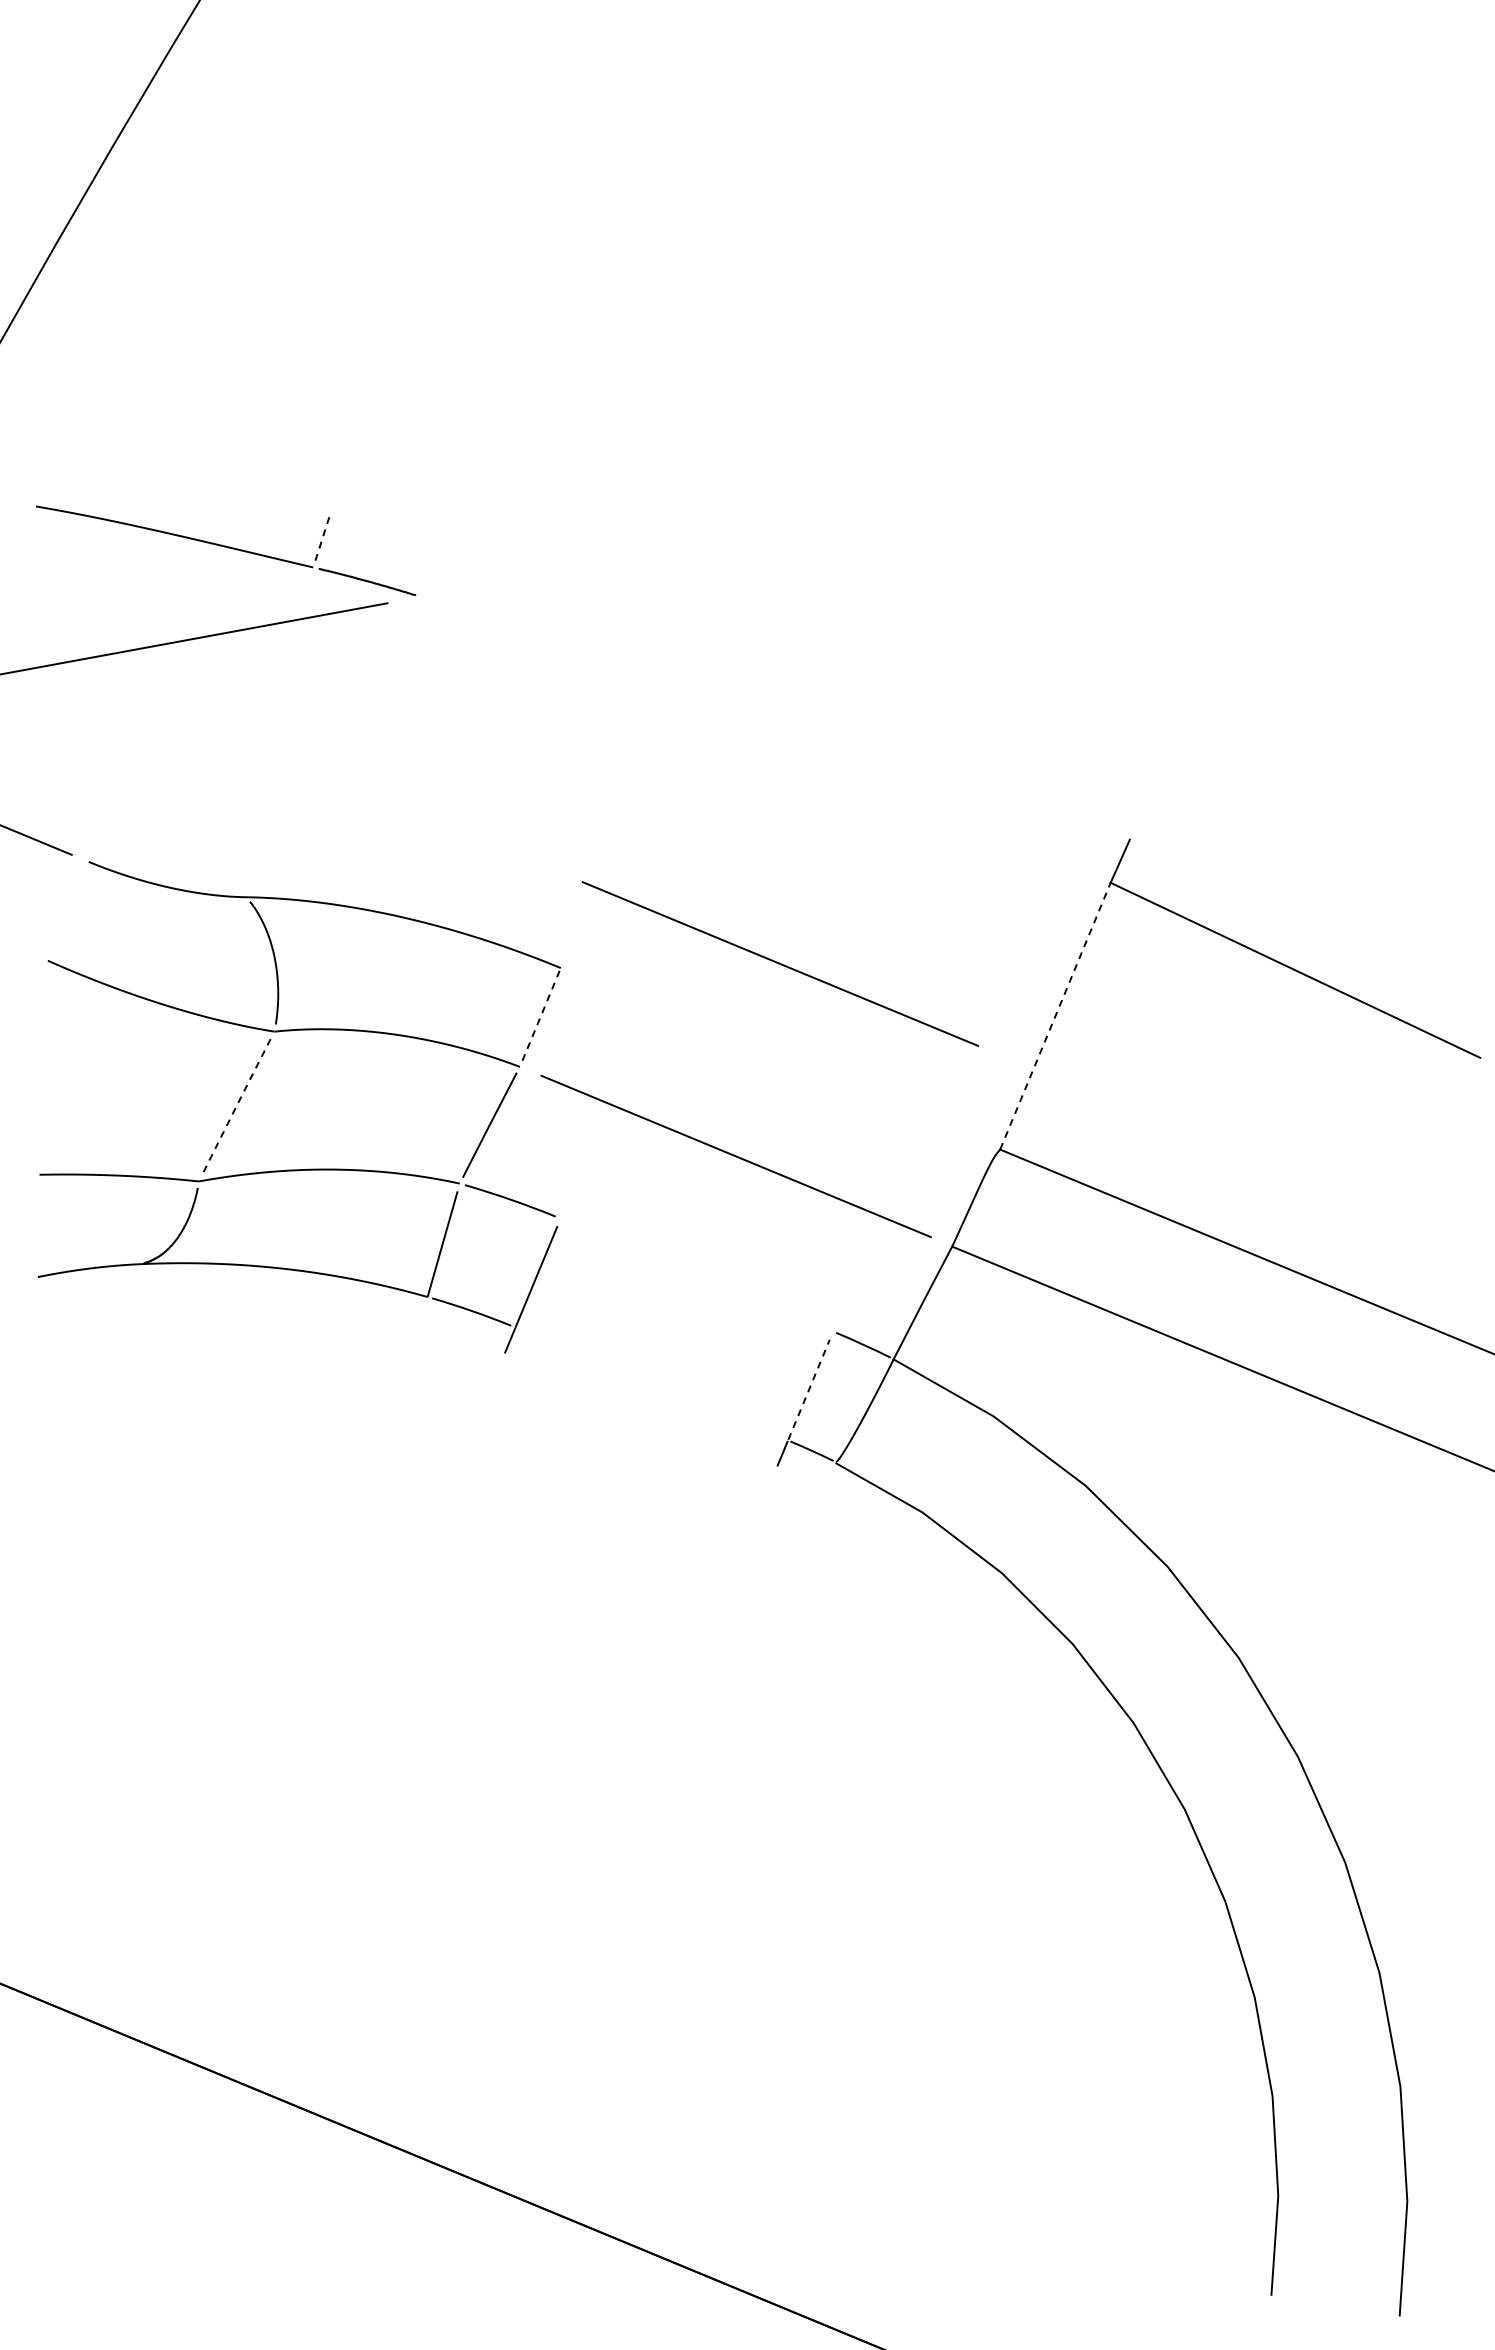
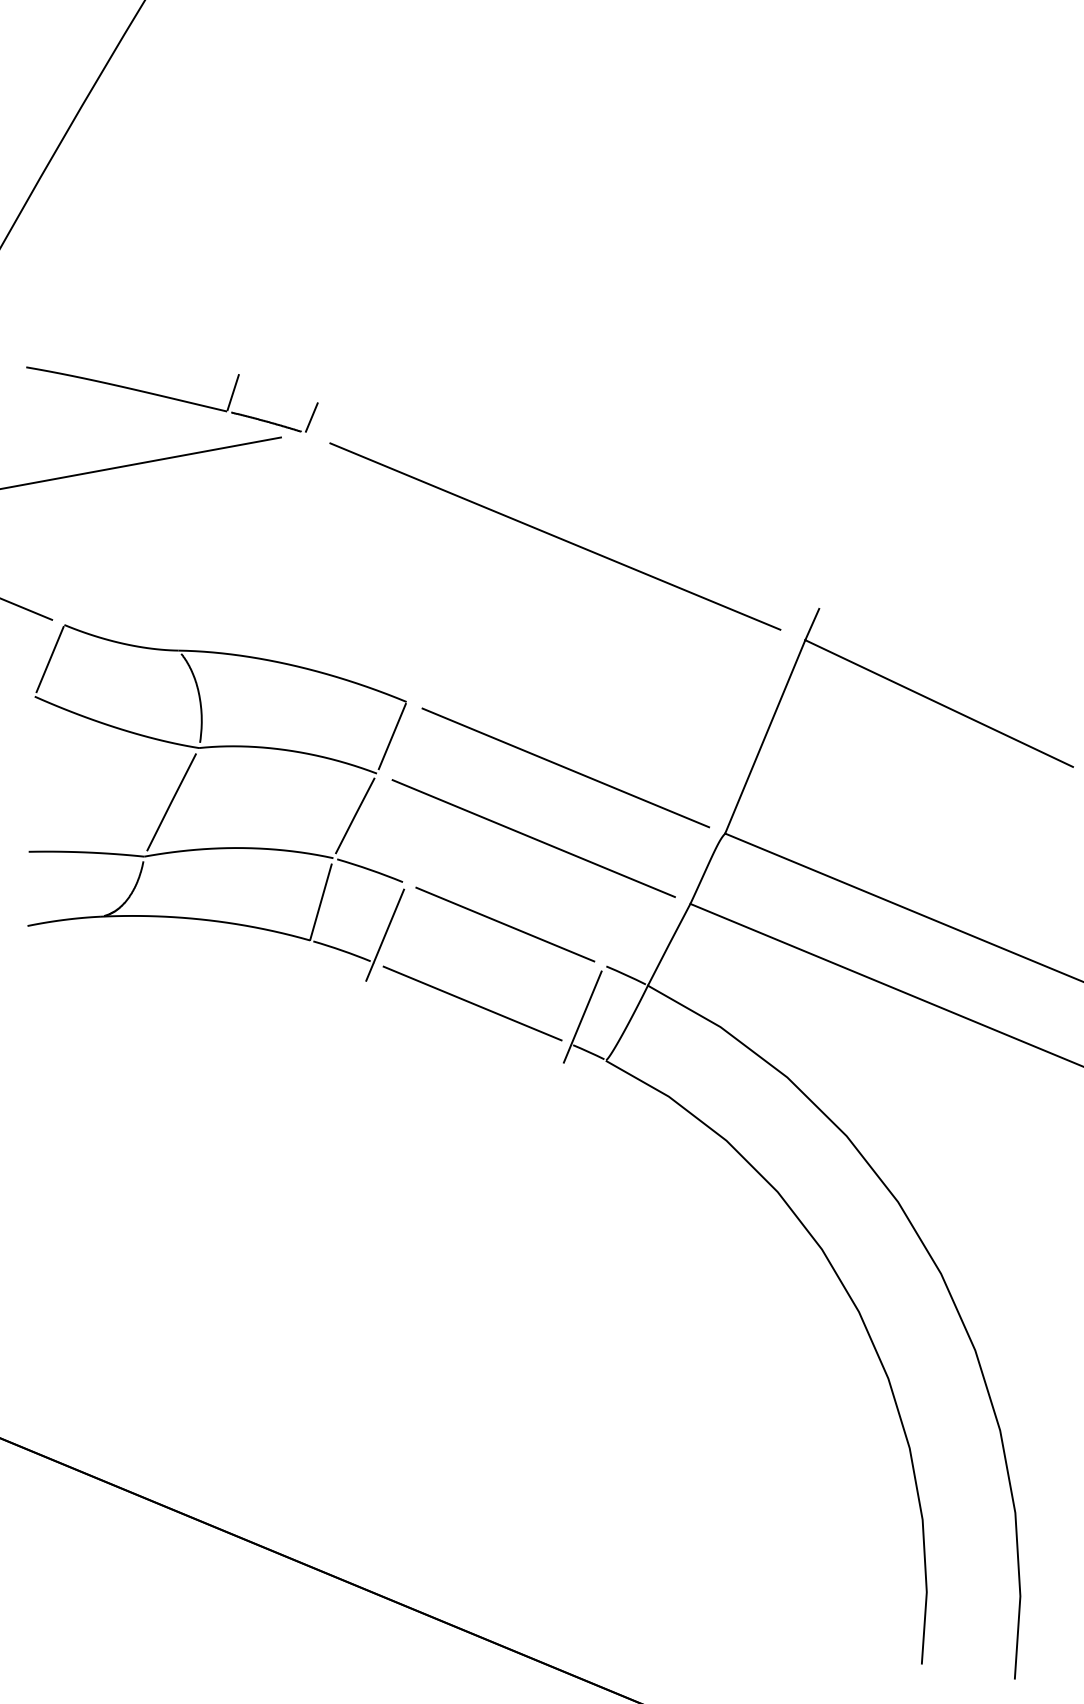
line: (321, 541) -> (233, 392), dashed -> solid
line: (429, 575) -> (311, 417), added
line: (765, 739) -> (555, 536), added
line: (68, 909) -> (49, 659), added
line: (779, 963) -> (565, 767), moved
line: (541, 1015) -> (392, 736), dashed -> solid
line: (1055, 1015) -> (765, 736), dashed -> solid
arc: (236, 1106) -> (171, 802), dashed -> solid
line: (696, 1274) -> (505, 924), added
line: (651, 1383) -> (472, 1003), added
line: (809, 1389) -> (586, 1007), dashed -> solid

